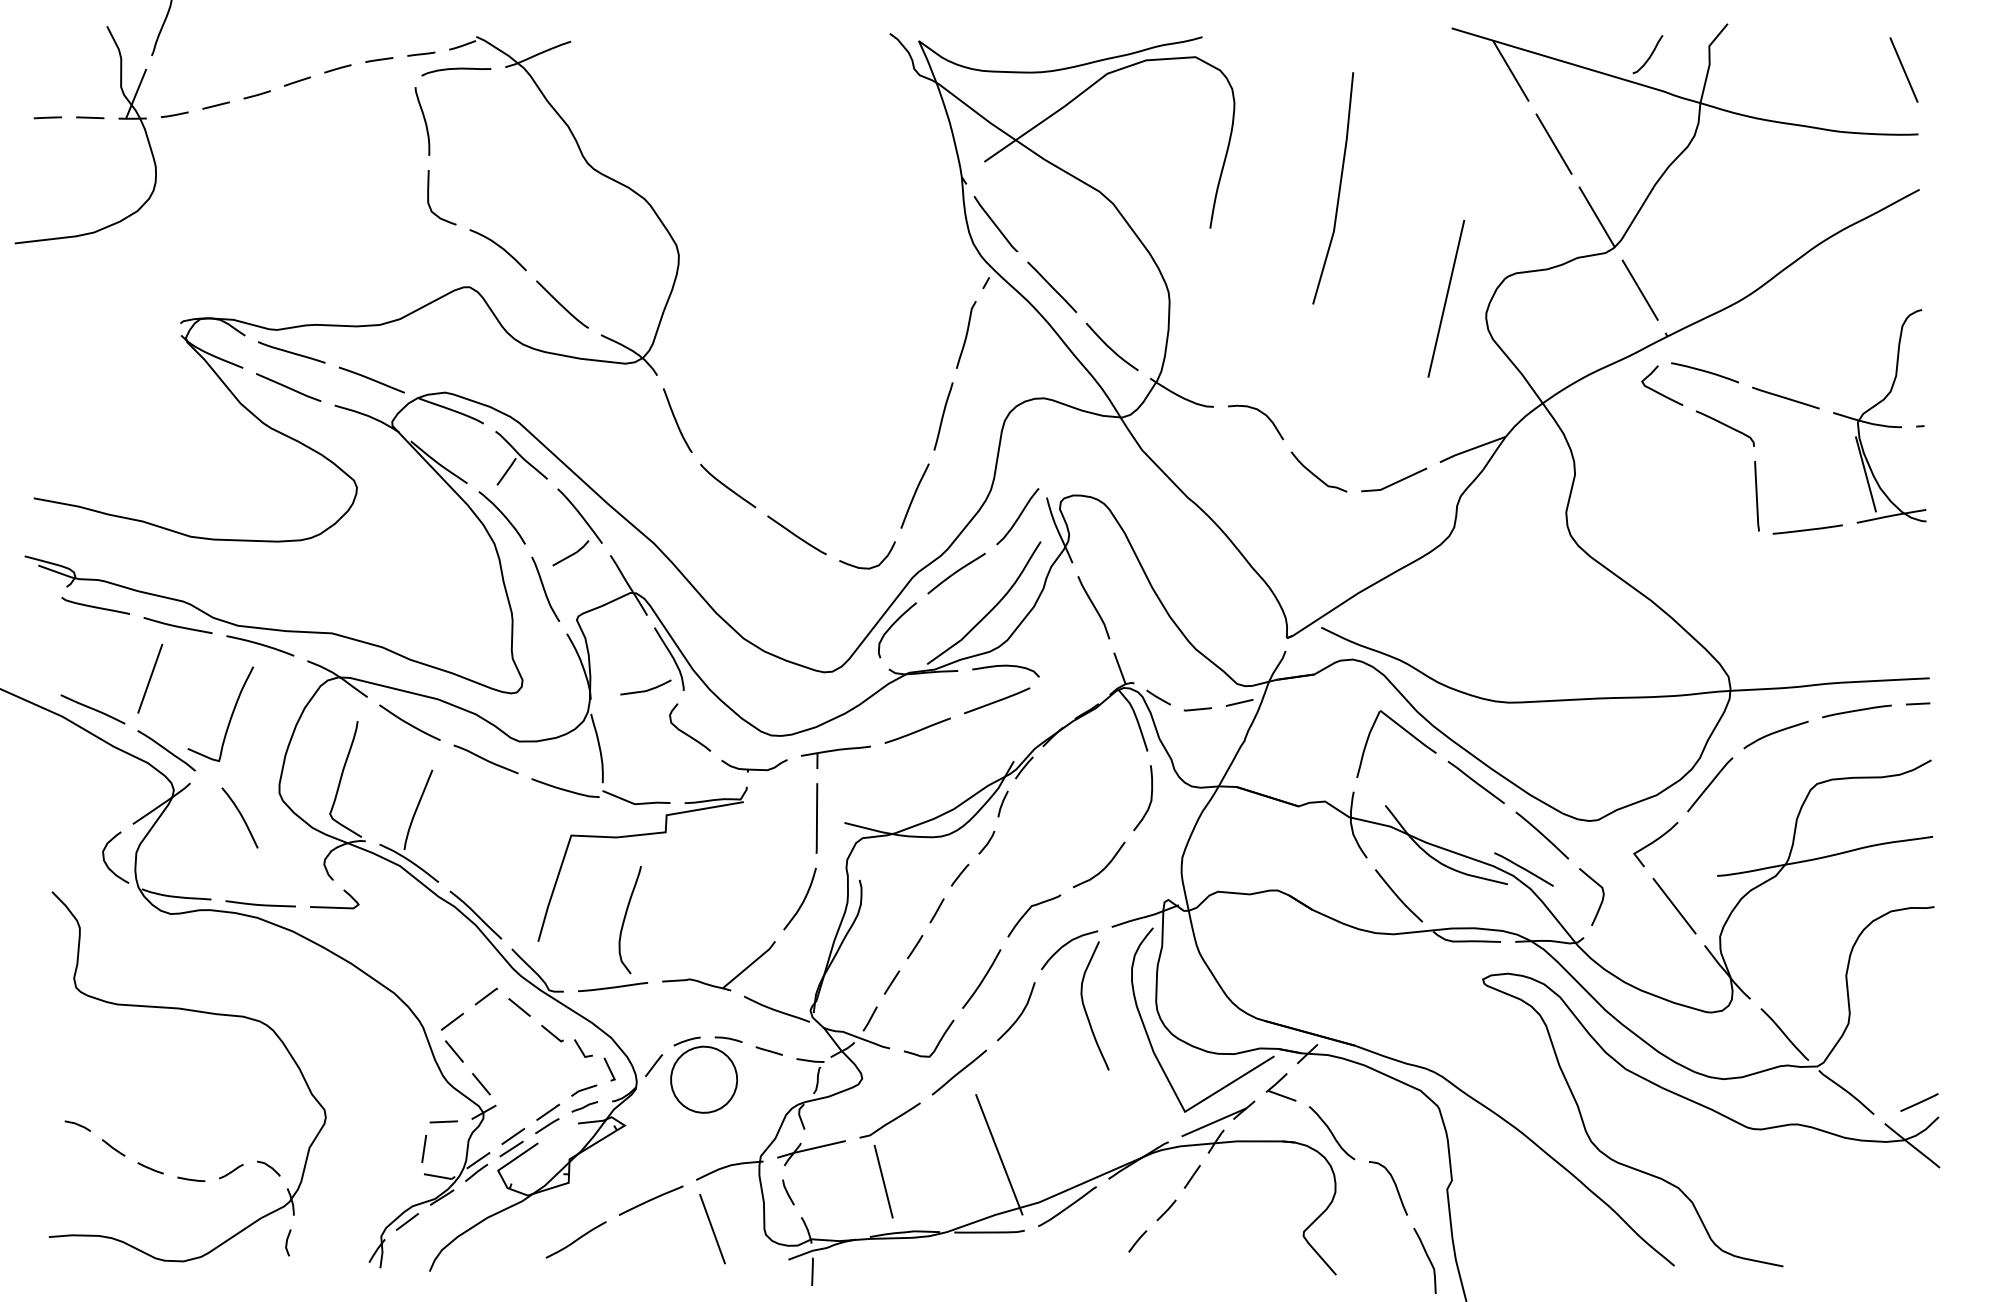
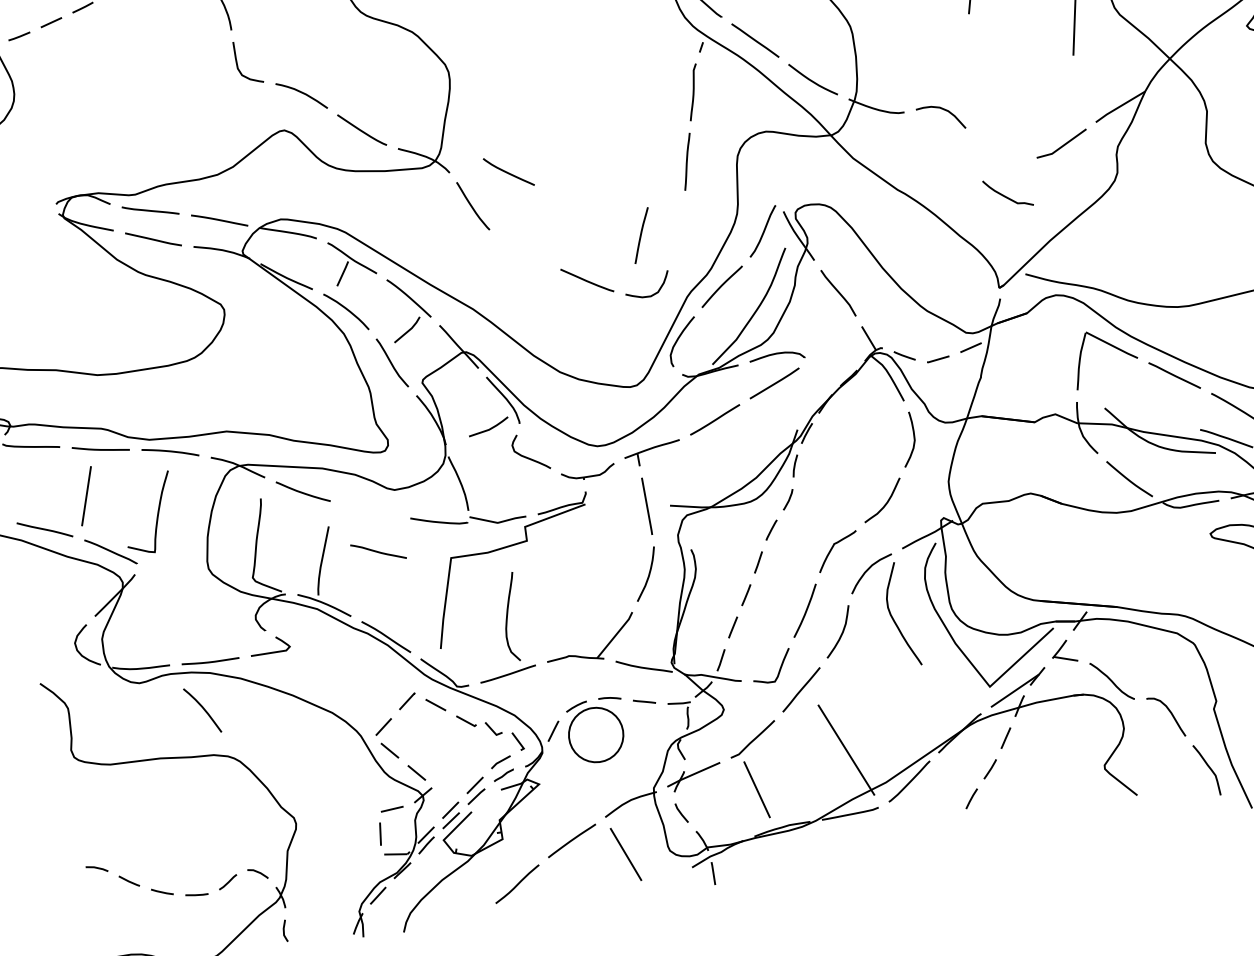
curve: (1315, 474) -> (1005, 195), moved
curve: (727, 486) -> (508, 172), moved
curve: (914, 495) -> (641, 235), moved
curve: (485, 759) -> (378, 551), moved
curve: (241, 817) -> (203, 709), moved

